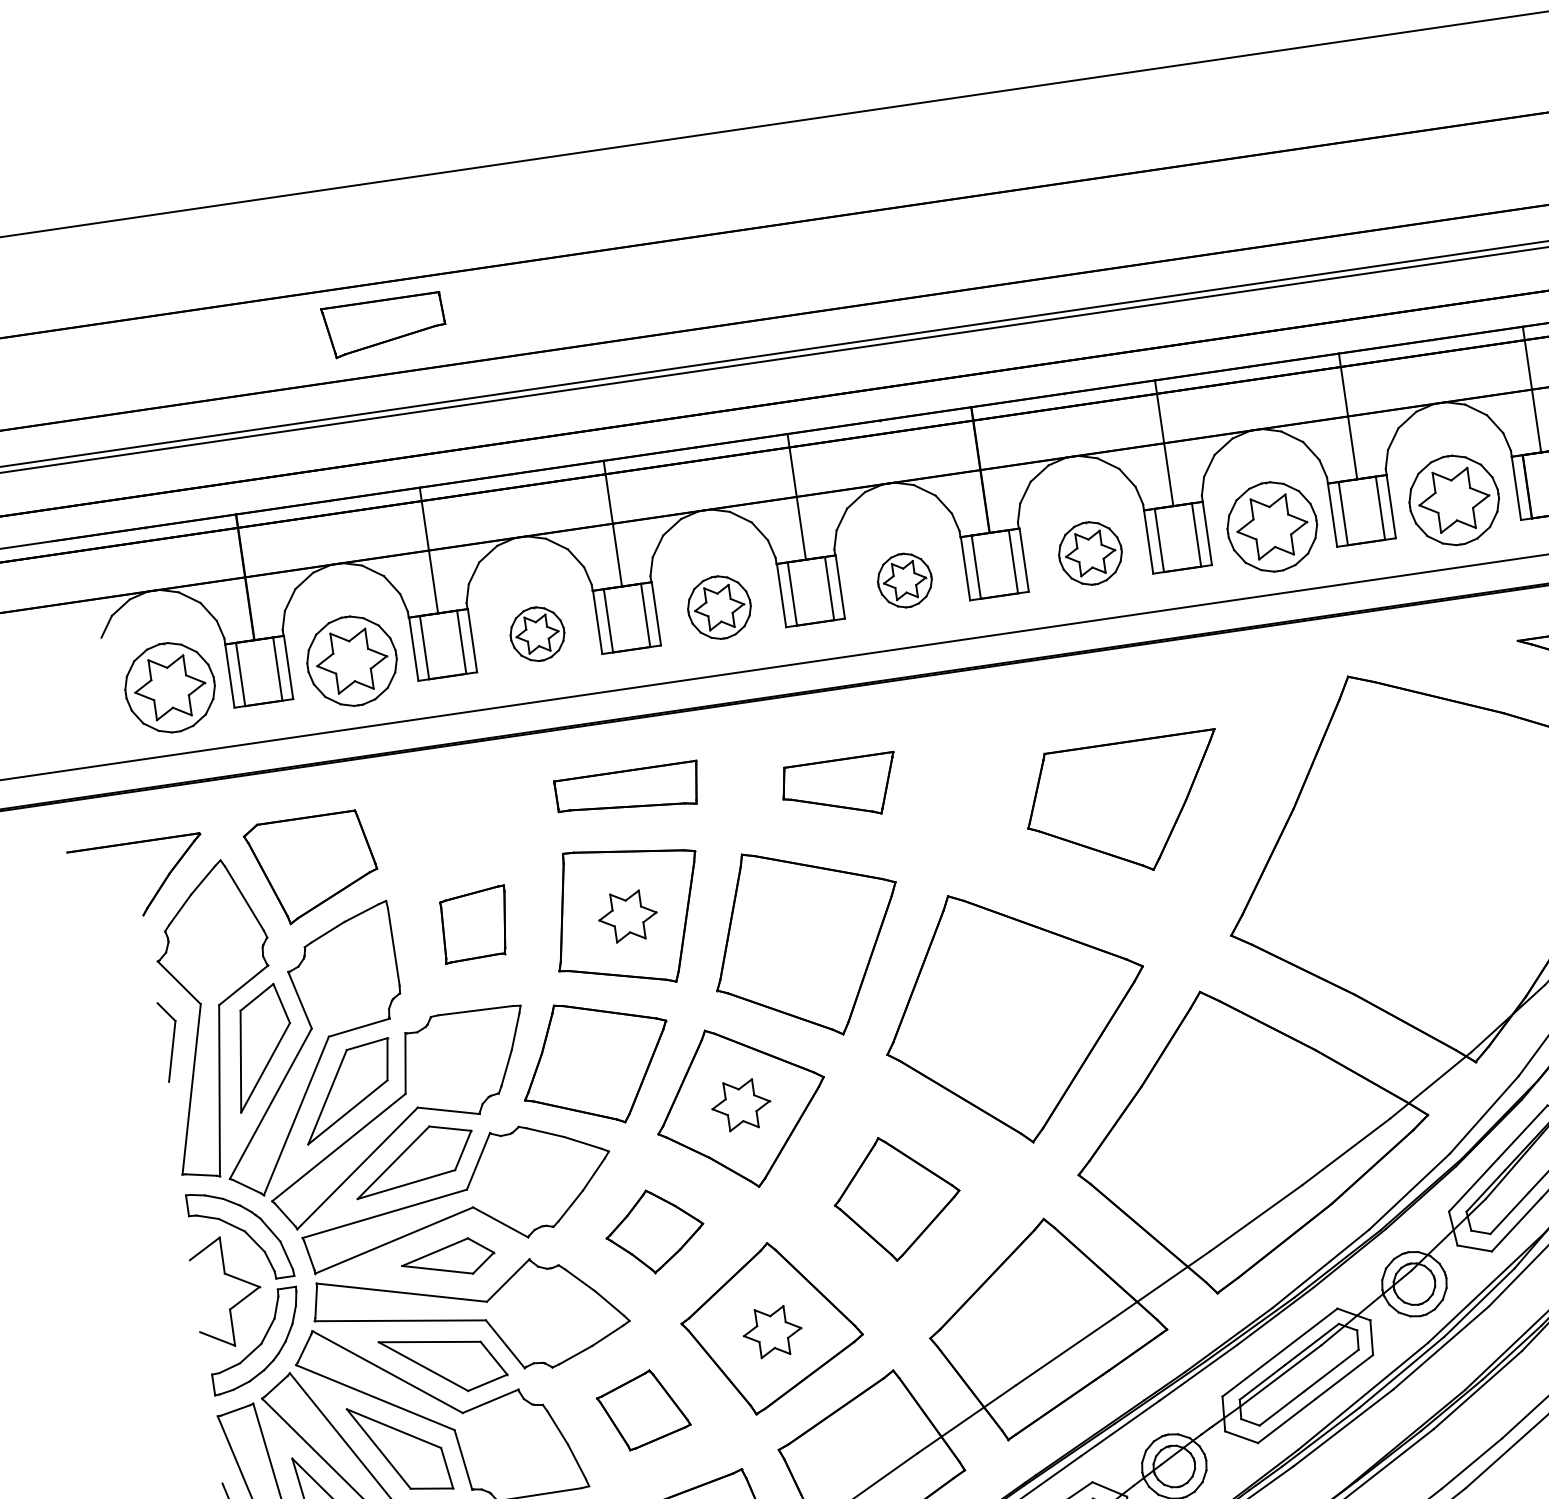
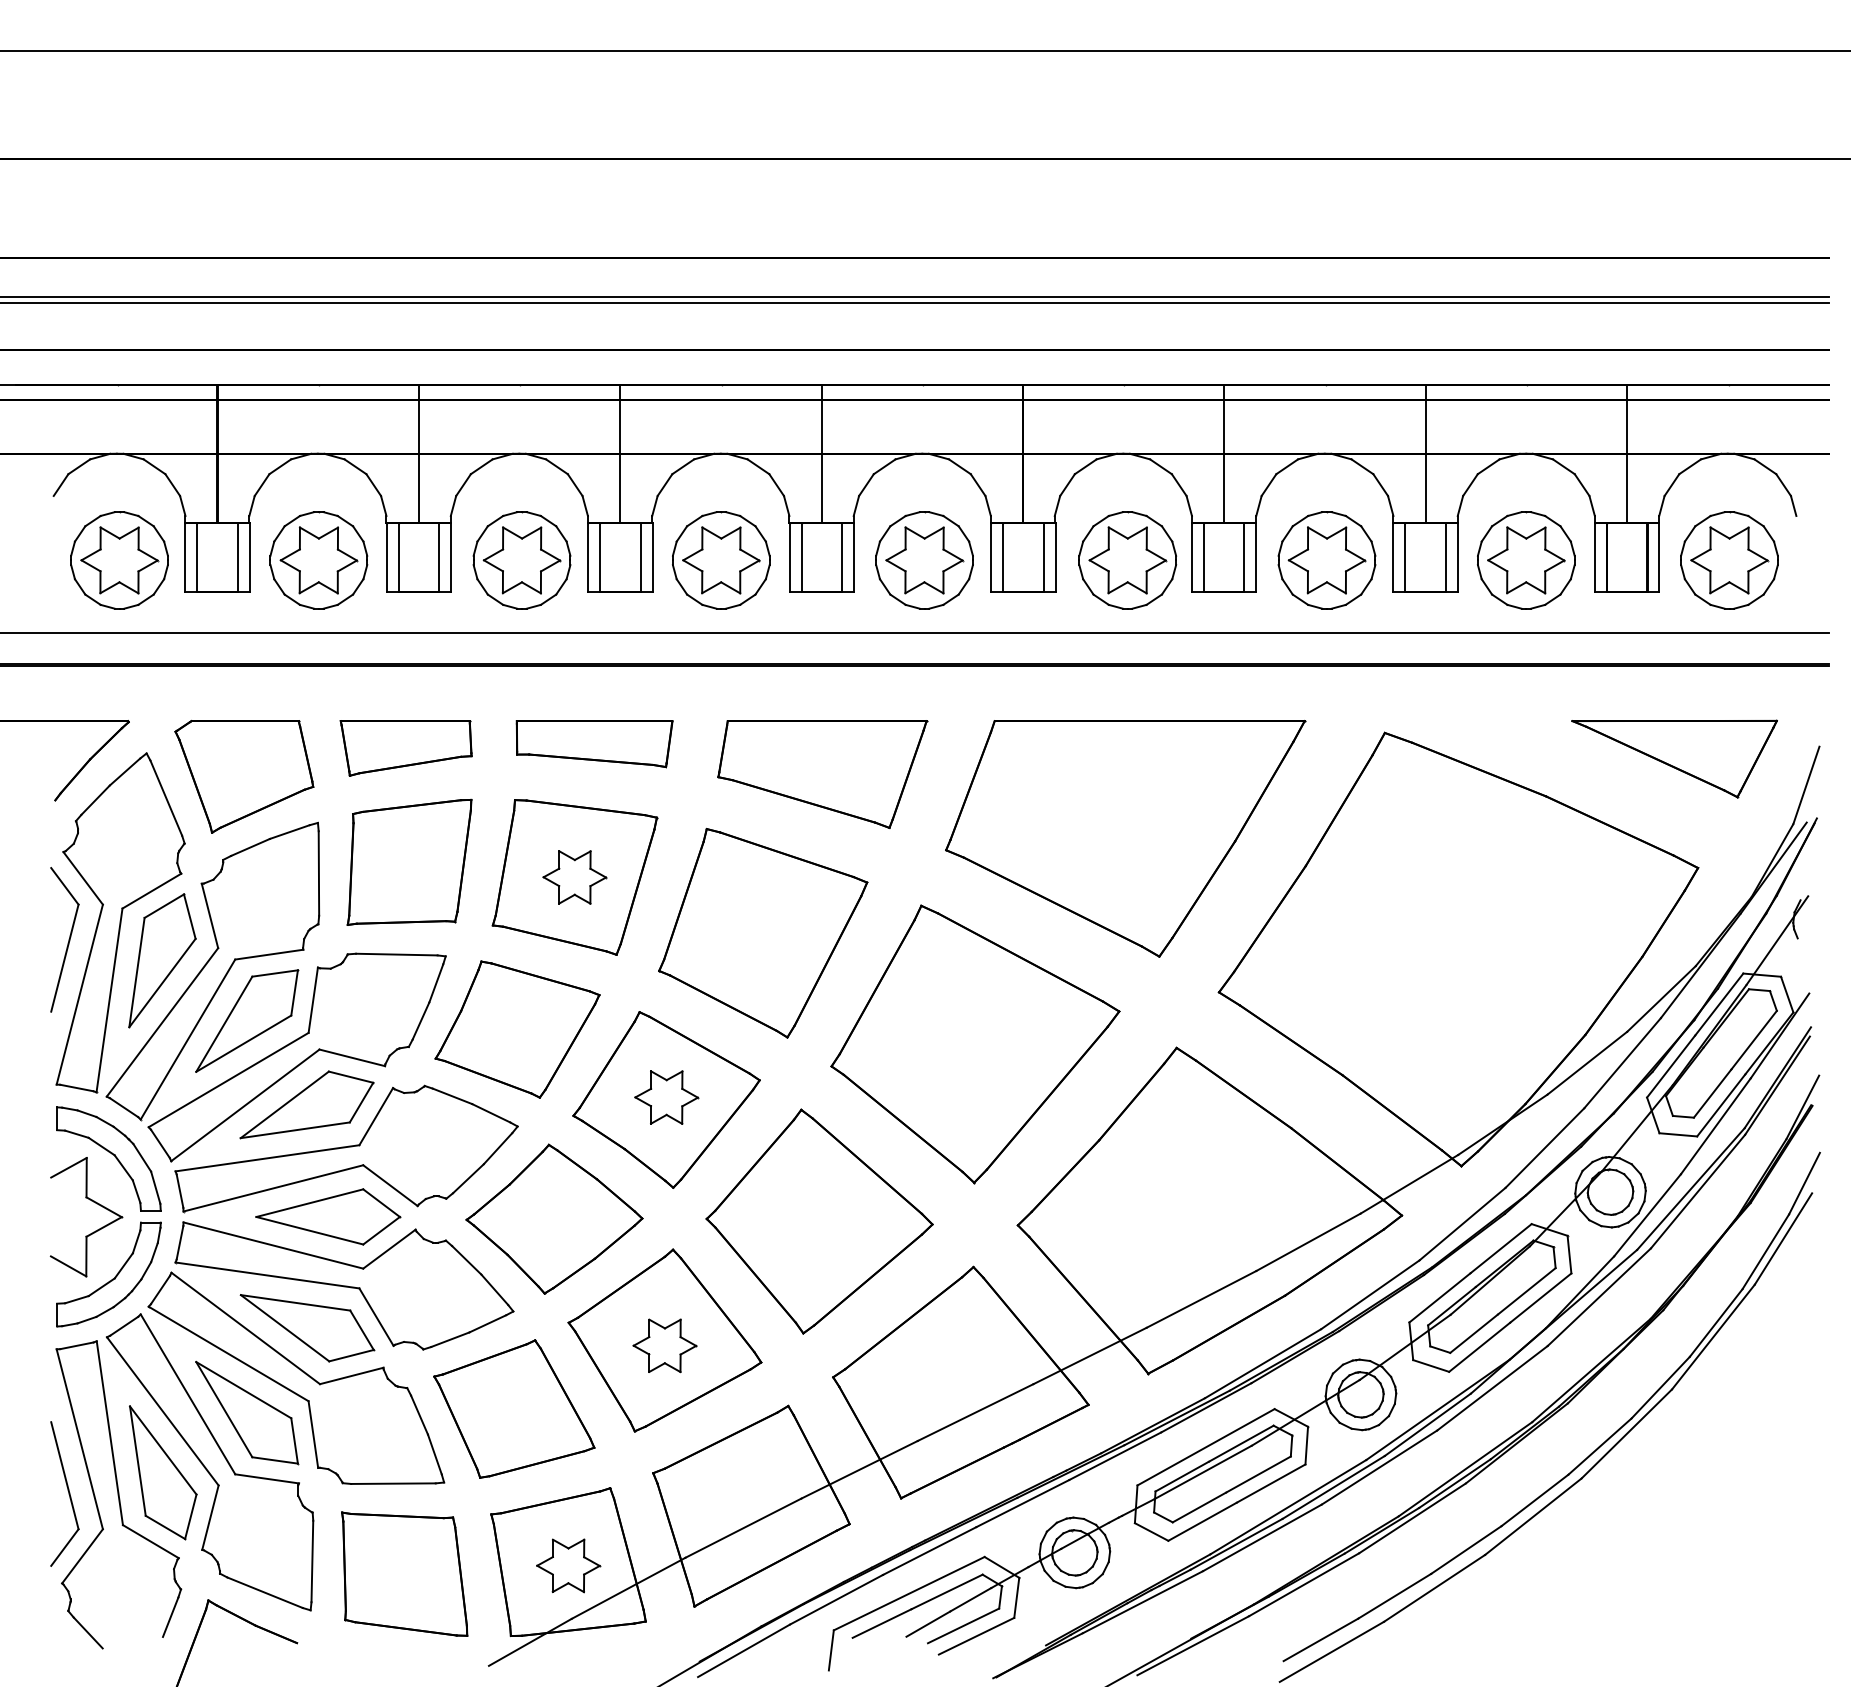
part: (383, 325) -> (405, 748), moved
part: (1090, 553) -> (1127, 560), size x1.43
part: (904, 580) -> (924, 560), size x1.67
part: (719, 607) -> (721, 560), size x1.43
part: (537, 634) -> (521, 560), size x1.67
part: (840, 789) -> (822, 774), size x1.67
part: (1125, 807) -> (1125, 838), size x1.67
part: (474, 923) -> (409, 861), size x1.67
part: (170, 1041) -> (64, 939), size x1.67
part: (897, 1198) -> (819, 1221), size x1.67
part: (654, 1230) -> (554, 1218), size x1.67
part: (448, 1258) -> (328, 1216), size x1.43
part: (643, 1409) -> (514, 1408), size x1.67

